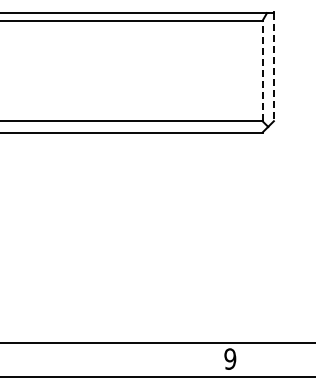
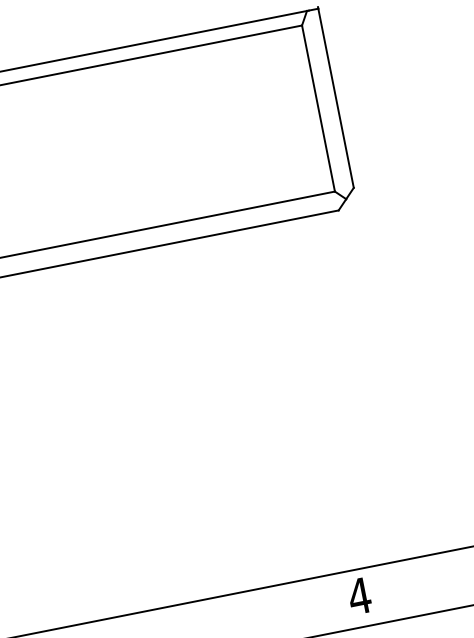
line: (273, 67) -> (335, 99), dashed -> solid
line: (262, 70) -> (318, 107), dashed -> solid
text: (230, 358) -> (359, 595), 9 -> 4

